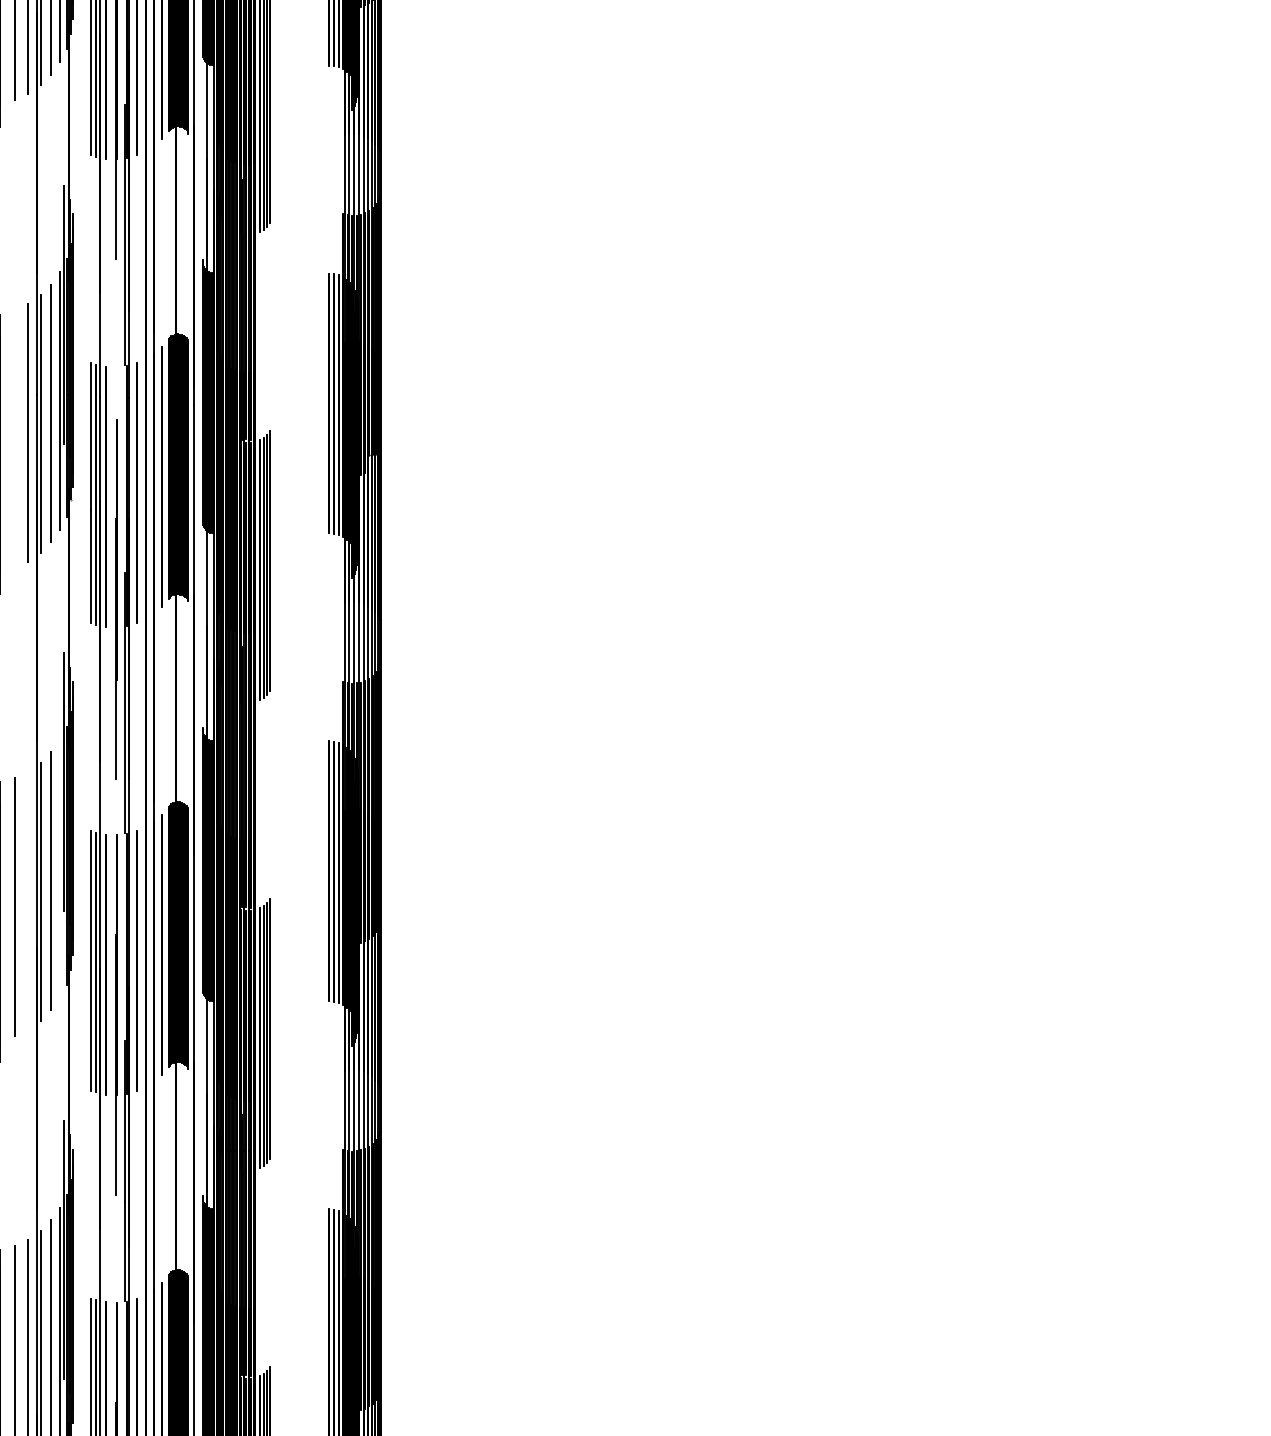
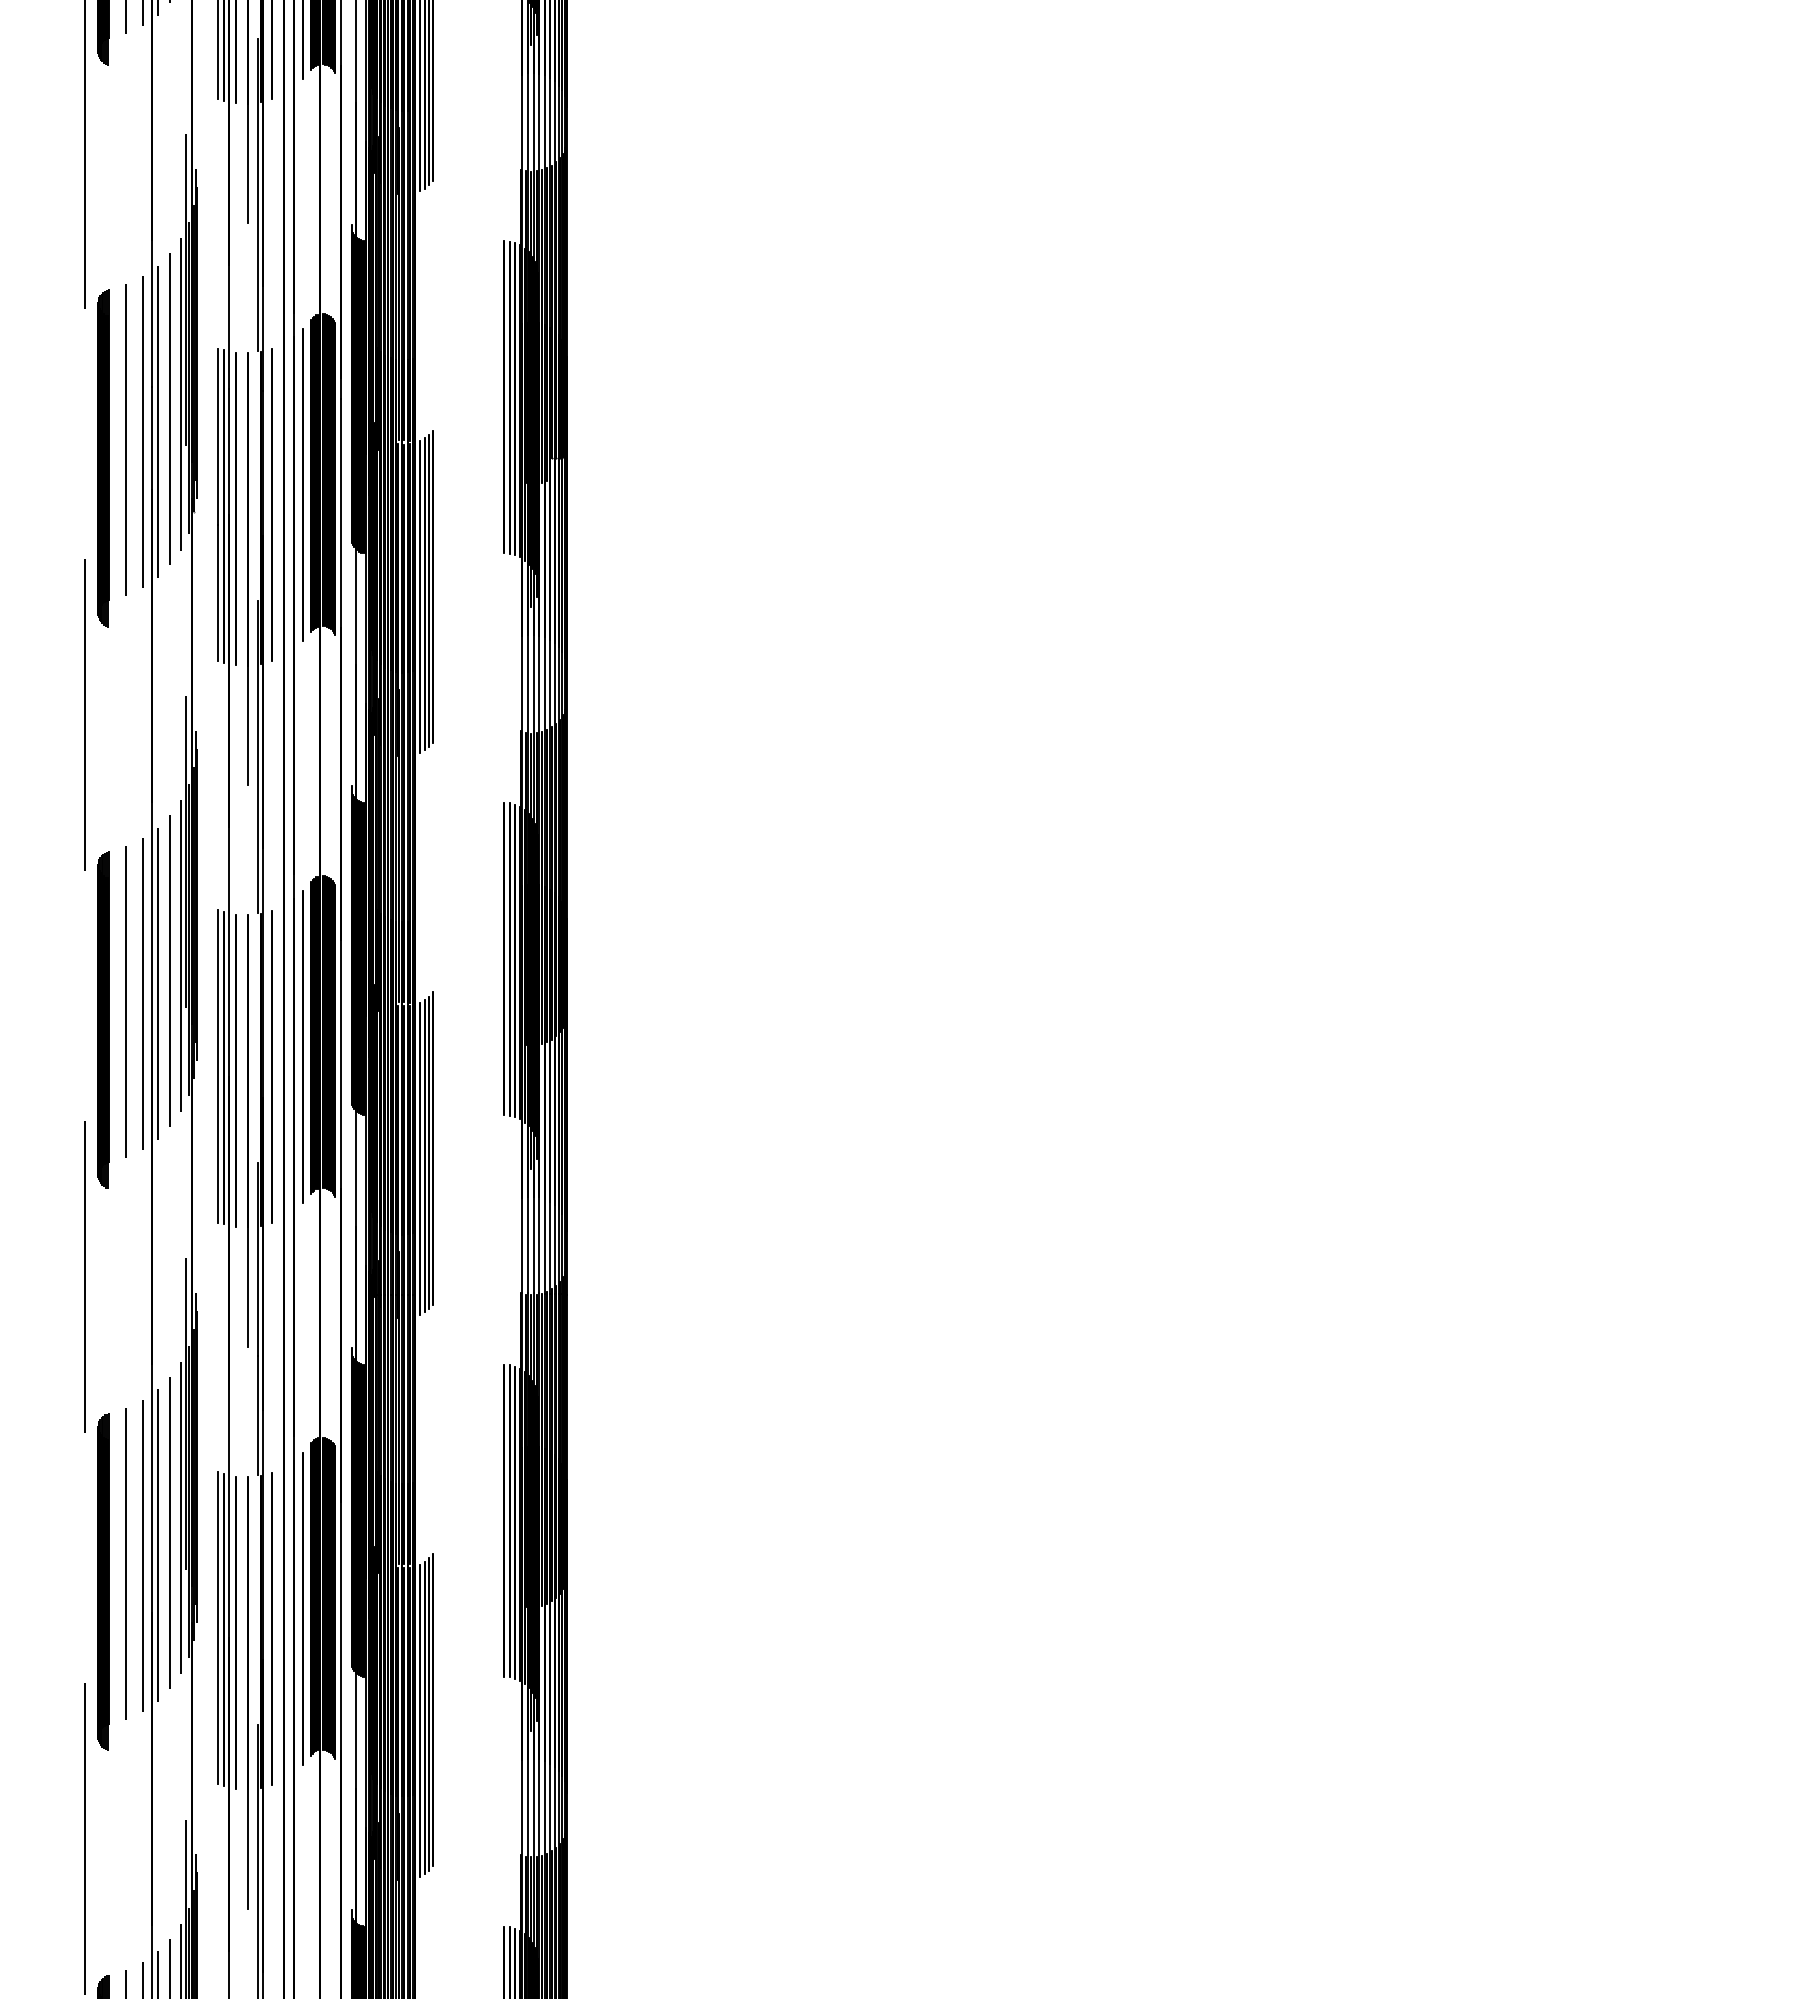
line: (14, 438) -> (125, 439), added
line: (115, 598) -> (247, 568), moved
line: (59, 869) -> (180, 956), added
line: (28, 900) -> (142, 994), added

